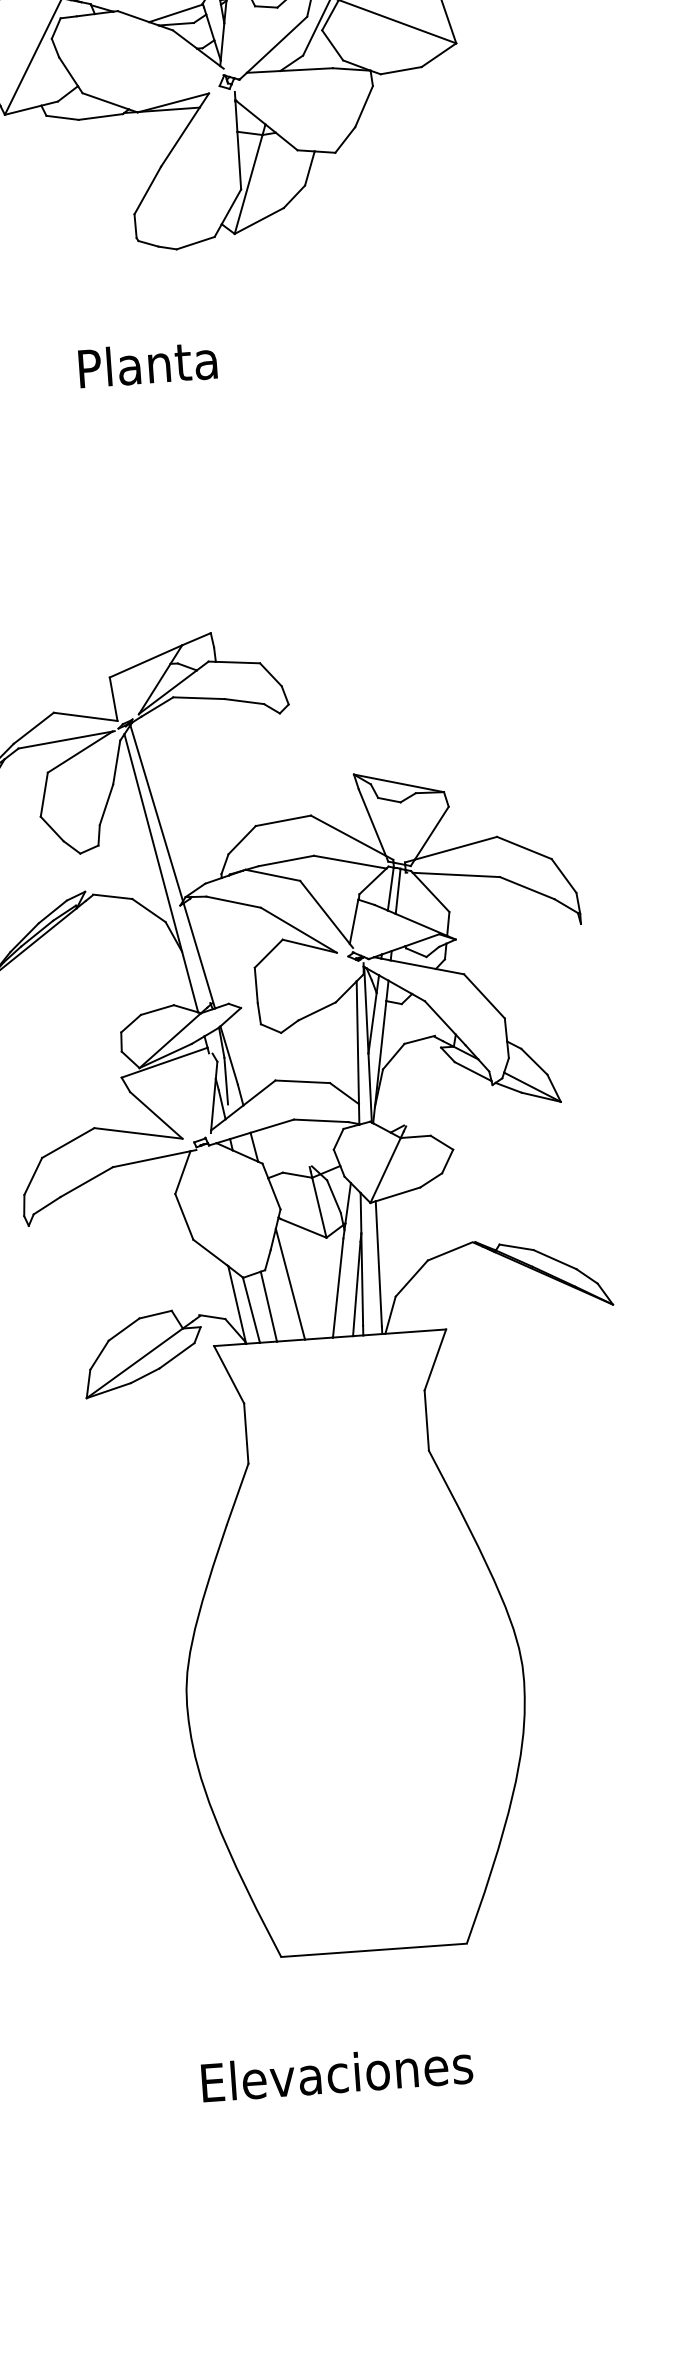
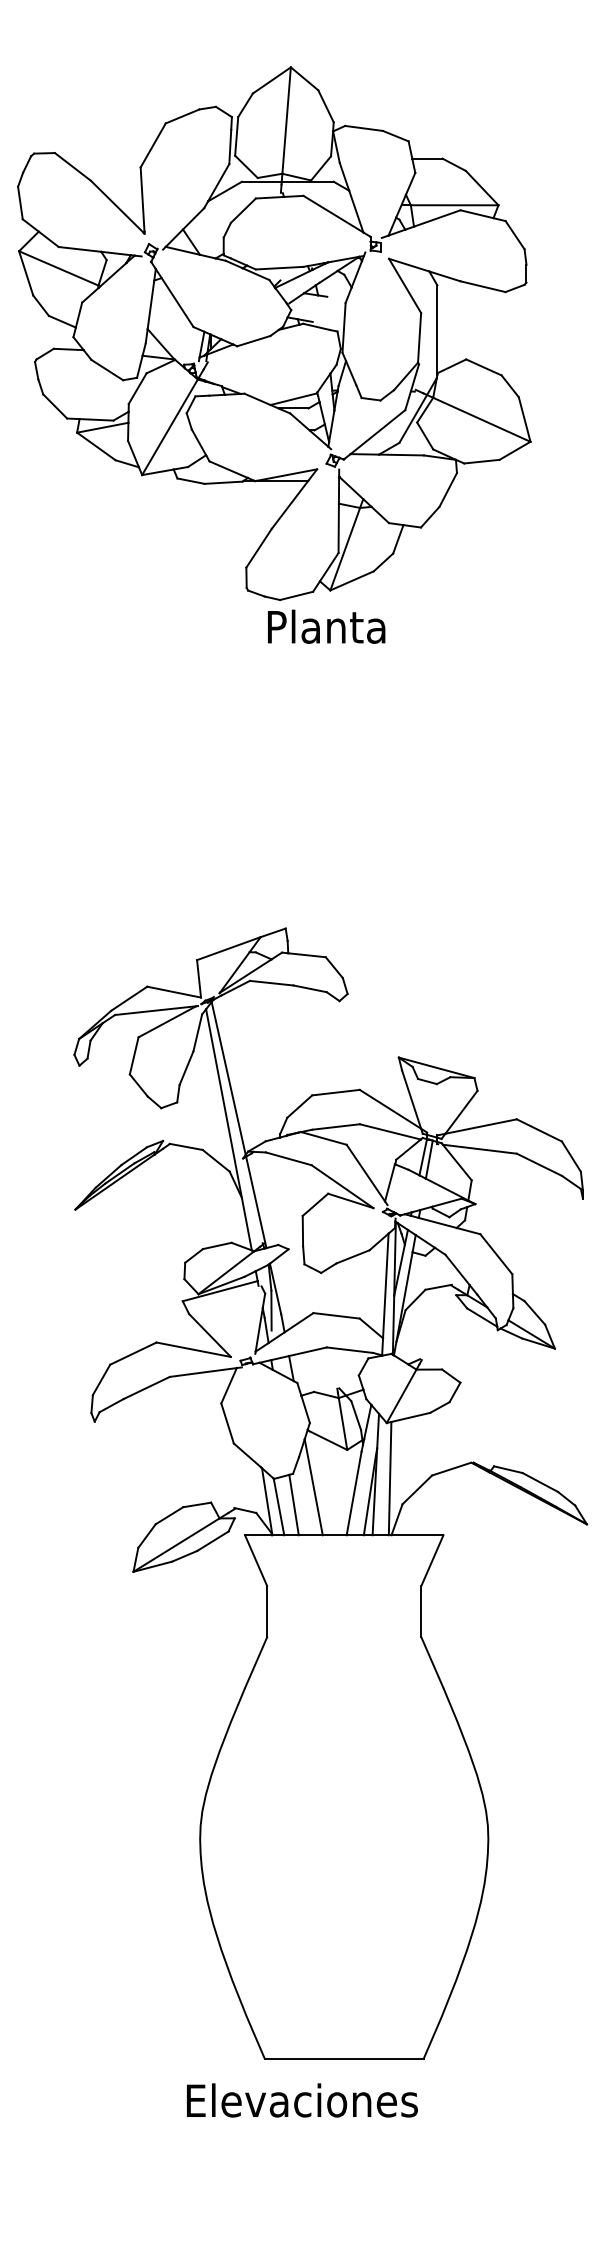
text: (147, 363) -> (326, 626), moved
text: (337, 2073) -> (302, 2100), moved

